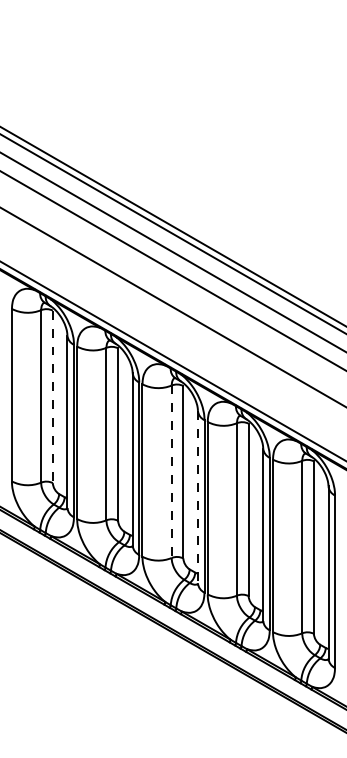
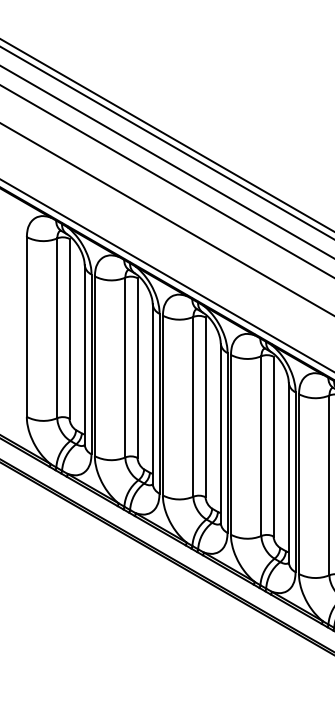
line: (52, 397) -> (69, 329), dashed -> solid
line: (171, 472) -> (193, 407), dashed -> solid
line: (197, 497) -> (220, 433), dashed -> solid

